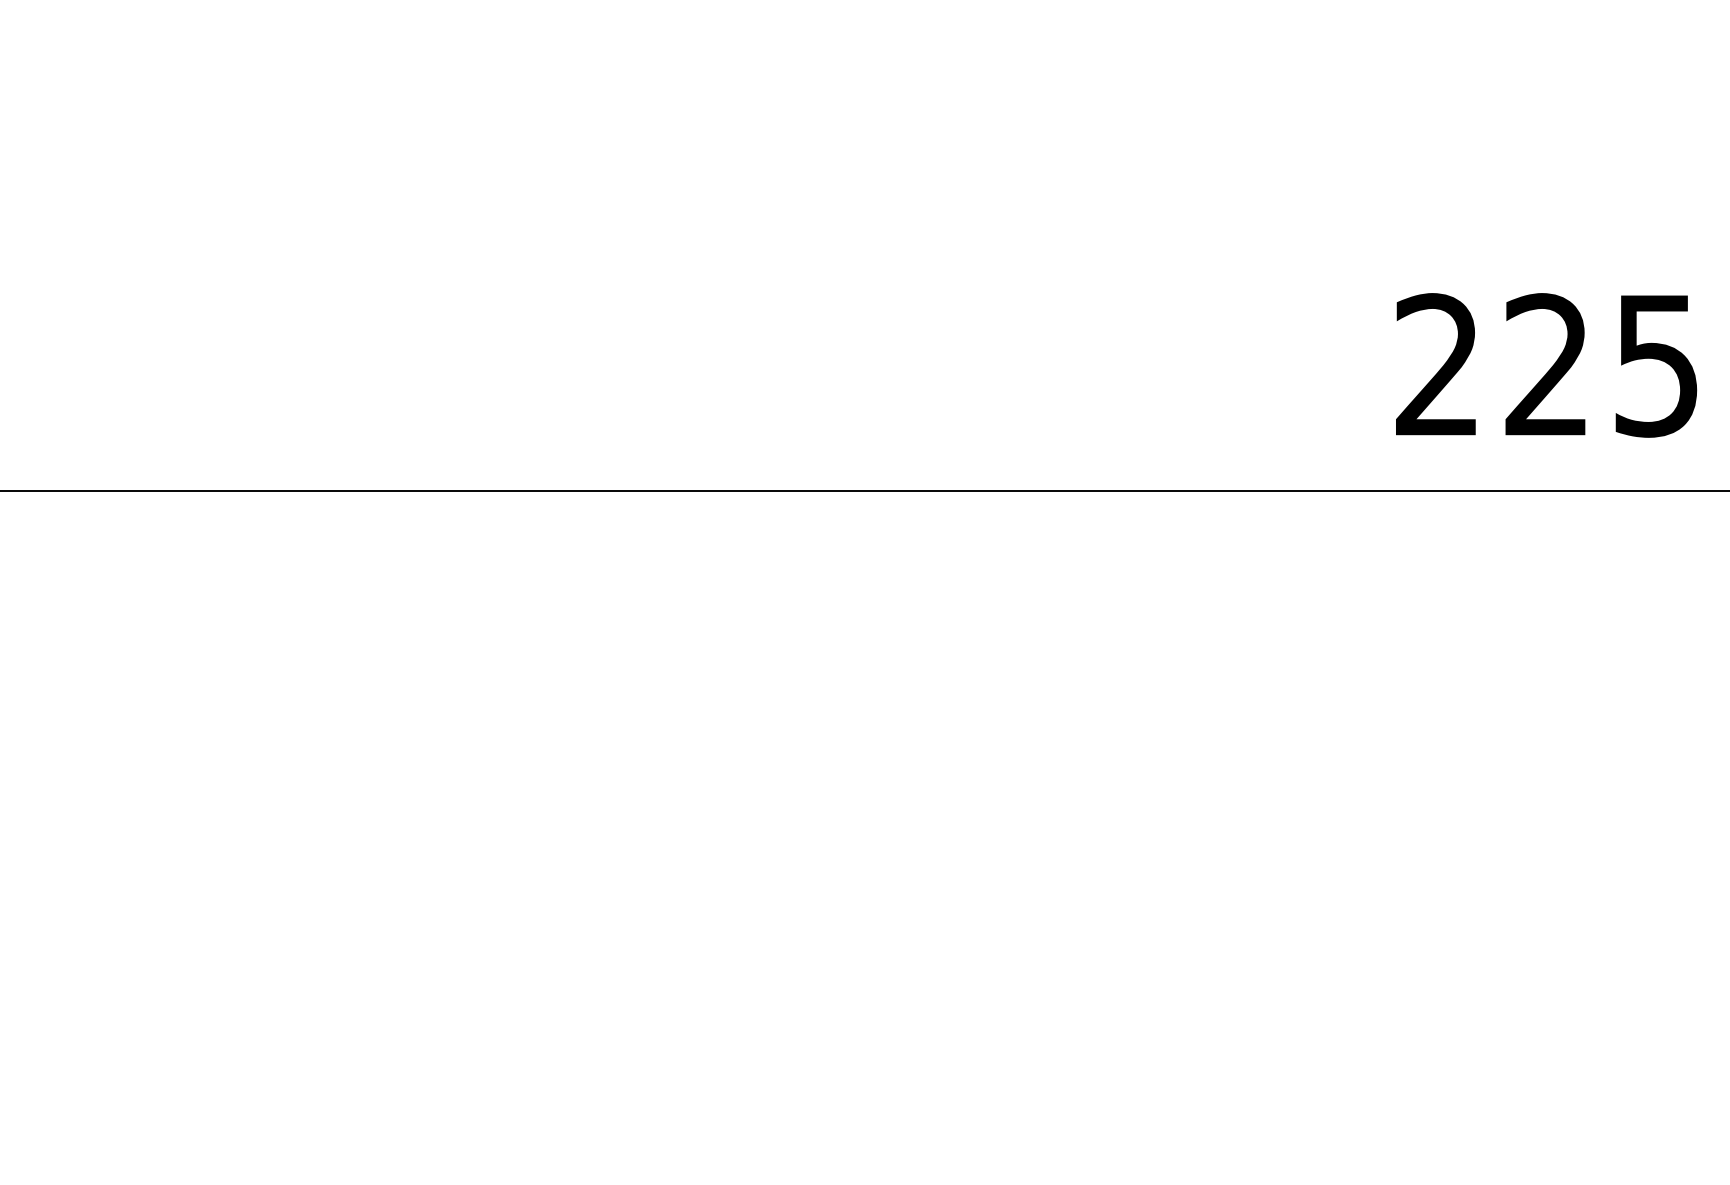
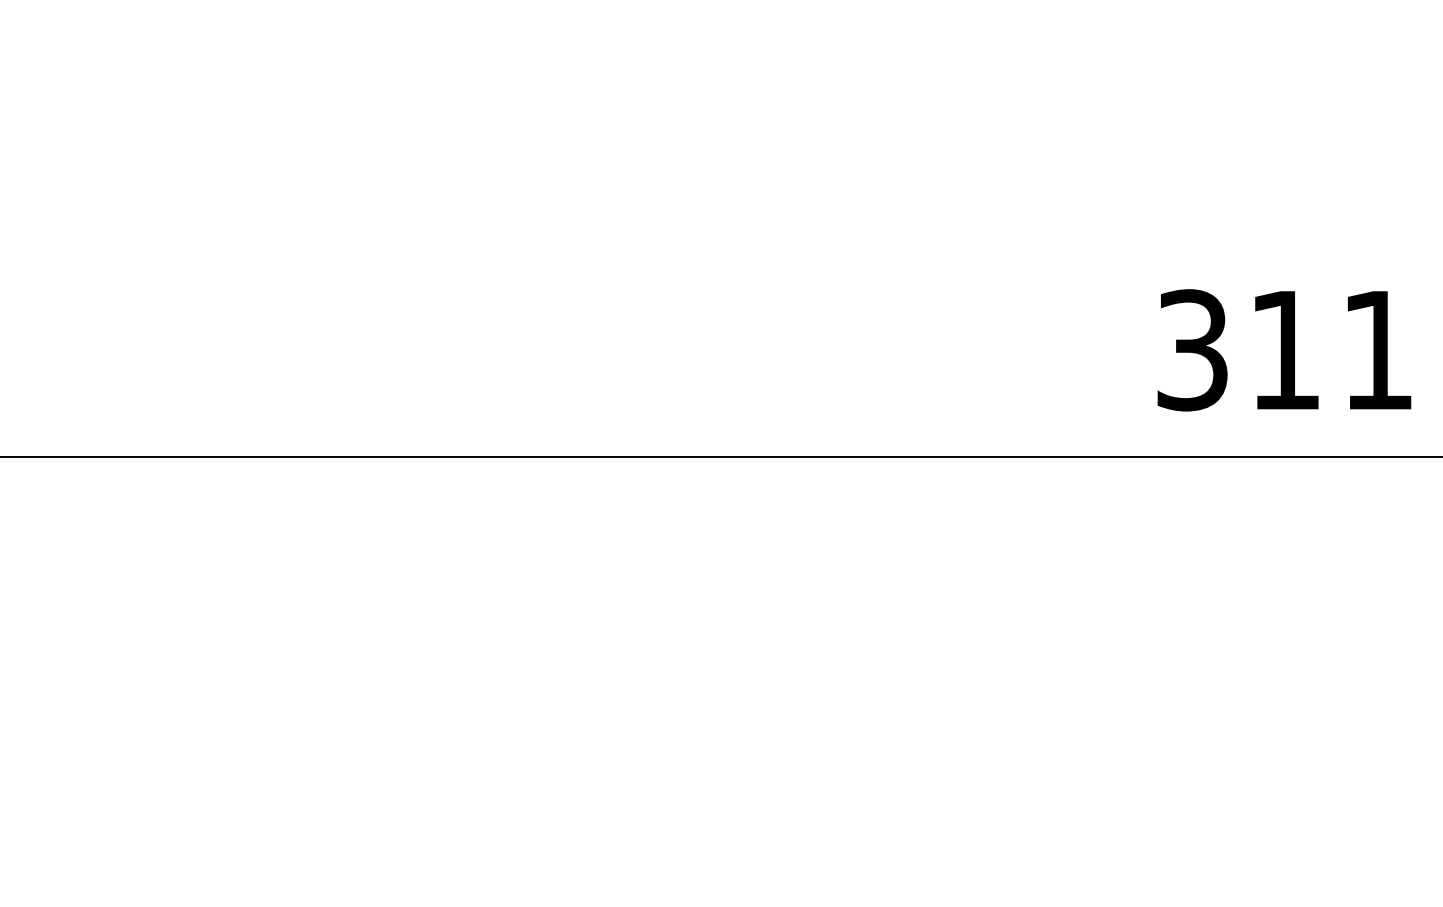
text: (1546, 365) -> (1284, 350), 225 -> 311

